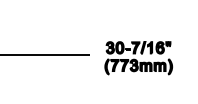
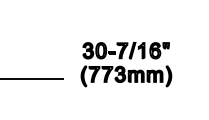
part: (138, 58) -> (126, 65), moved

